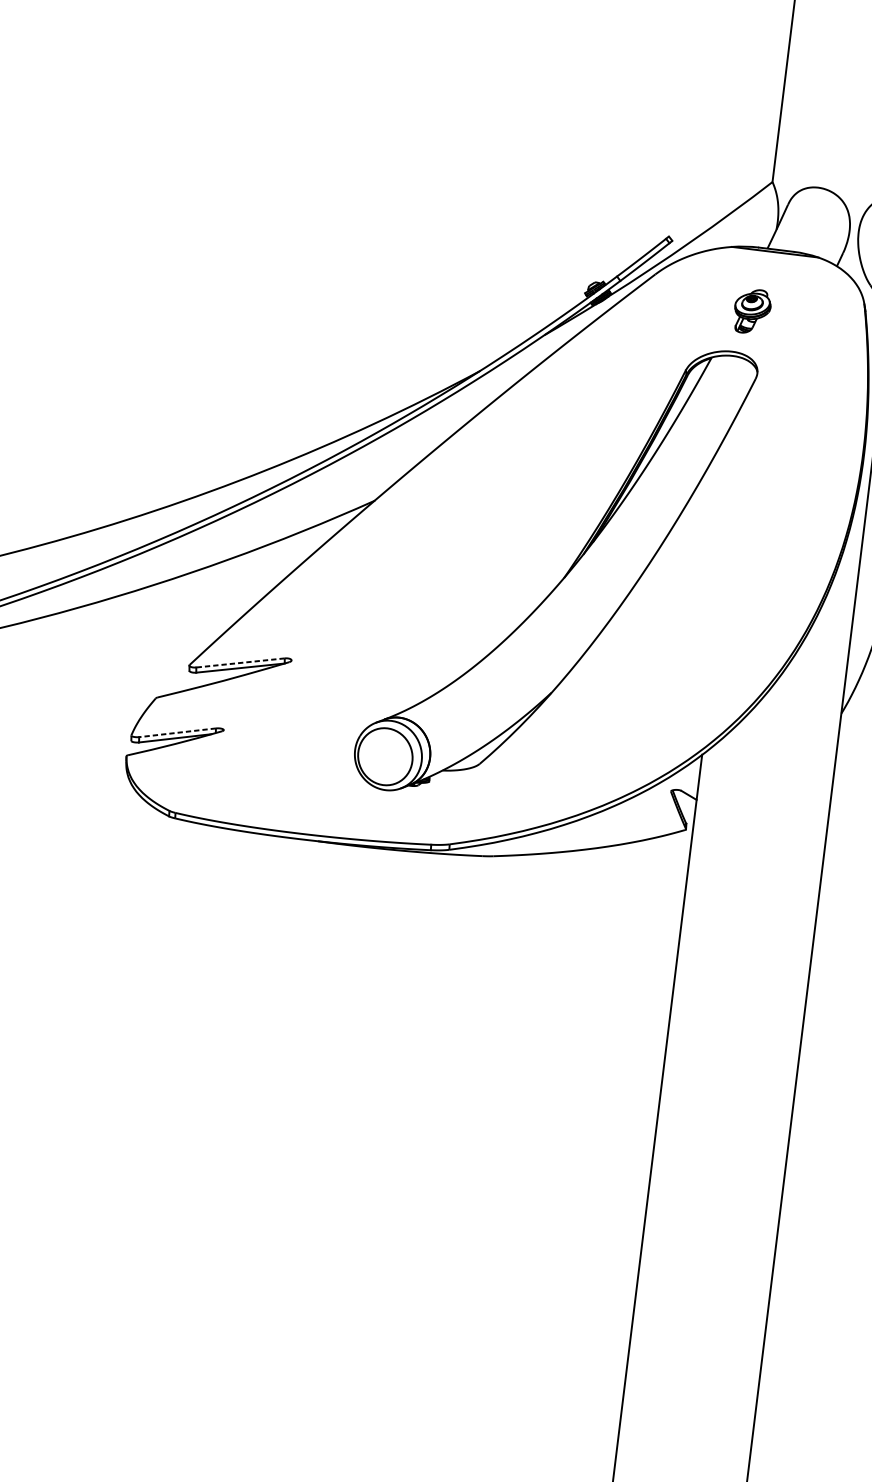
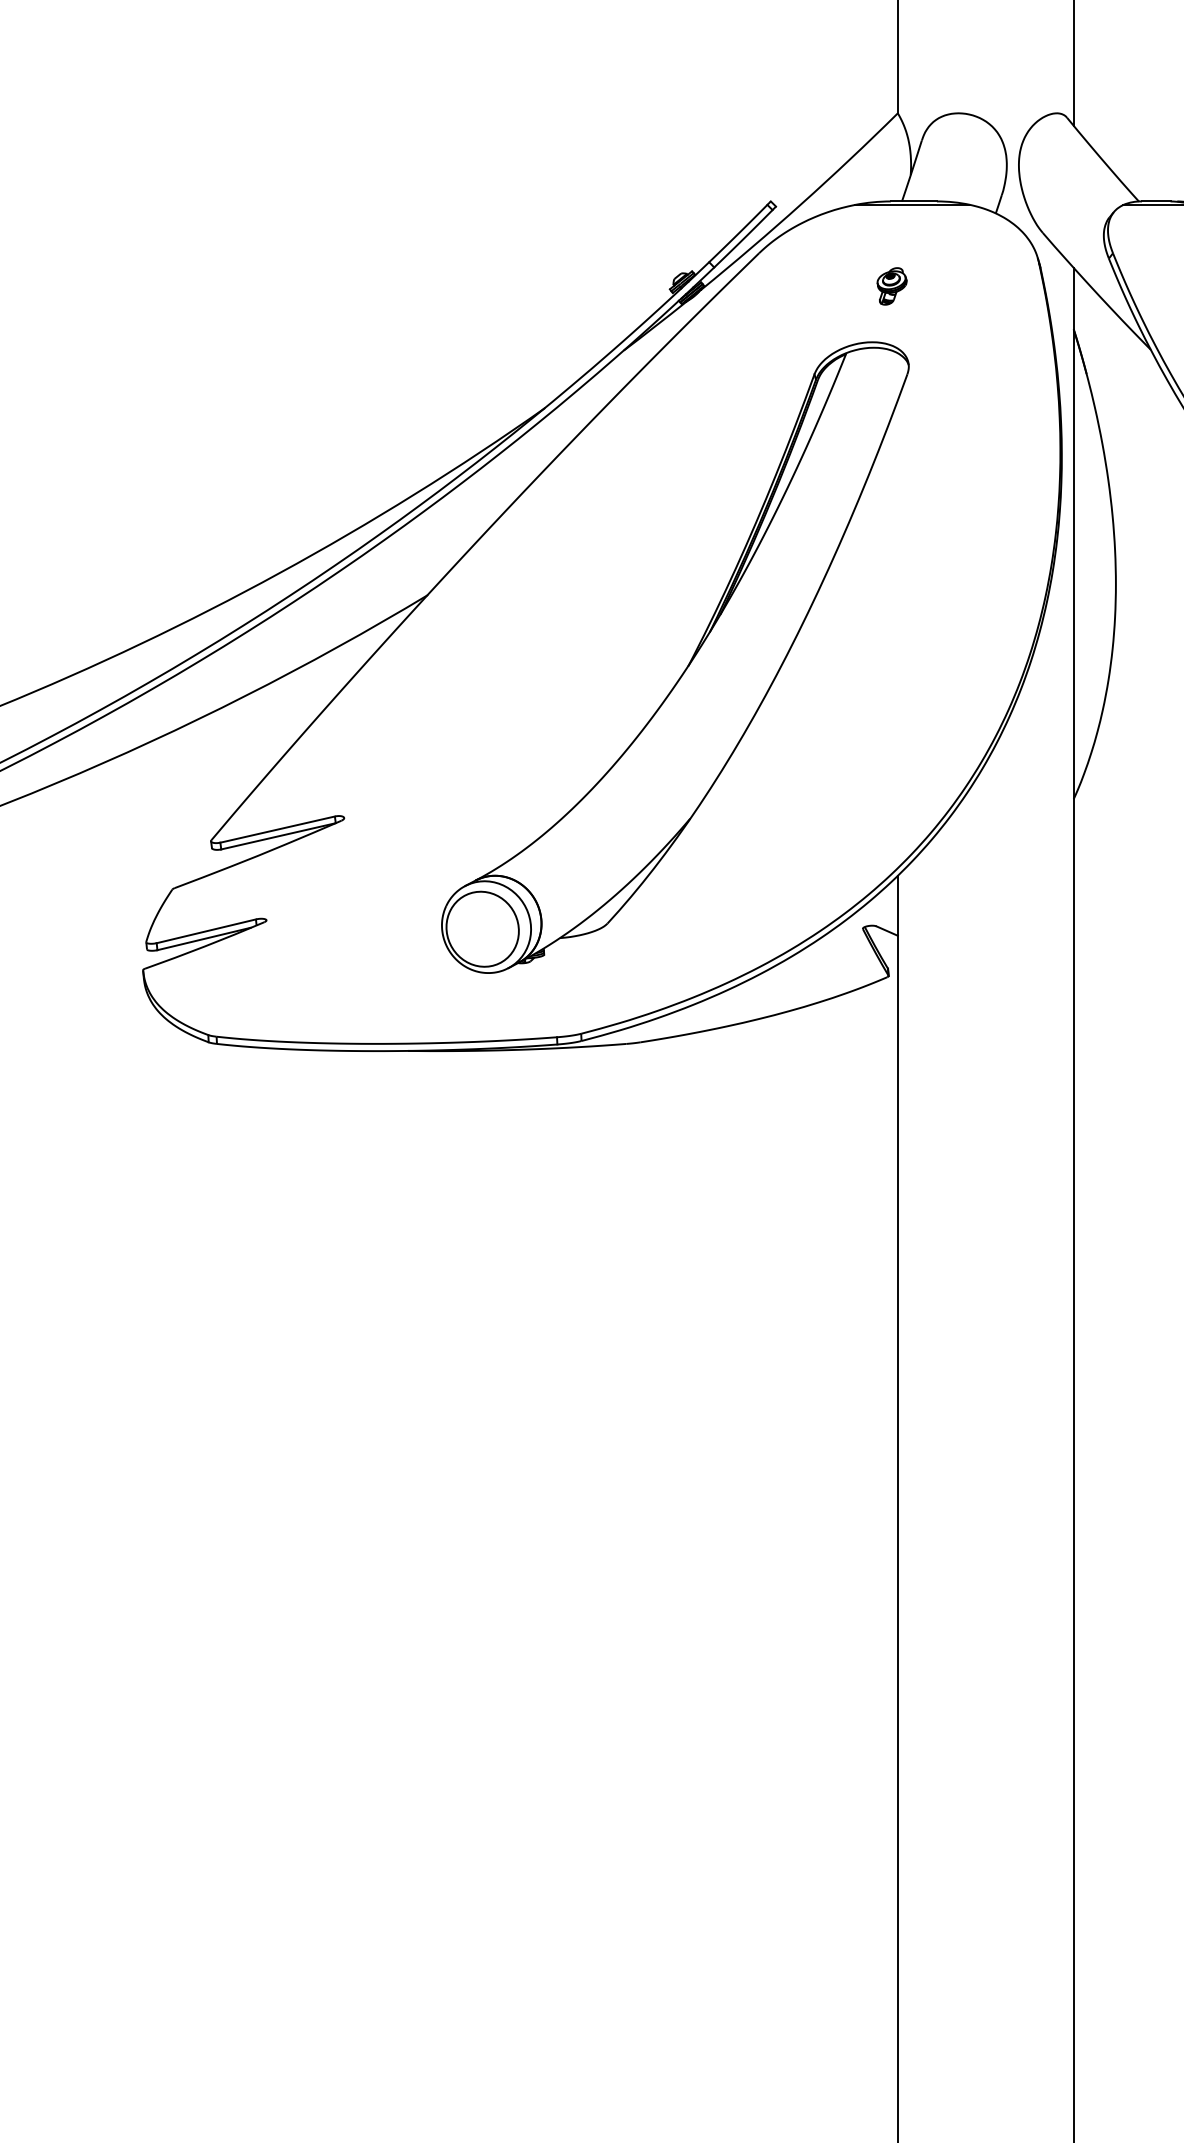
part: (751, 311) -> (891, 286), size x0.62
line: (240, 662) -> (277, 829), dashed -> solid
line: (176, 732) -> (205, 931), dashed -> solid

